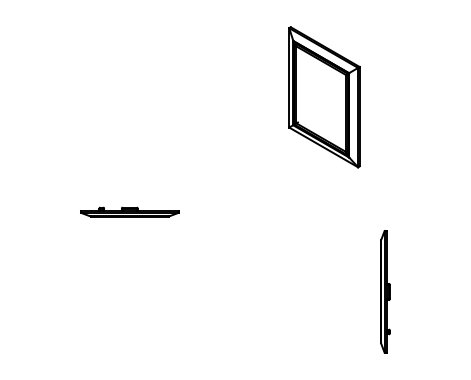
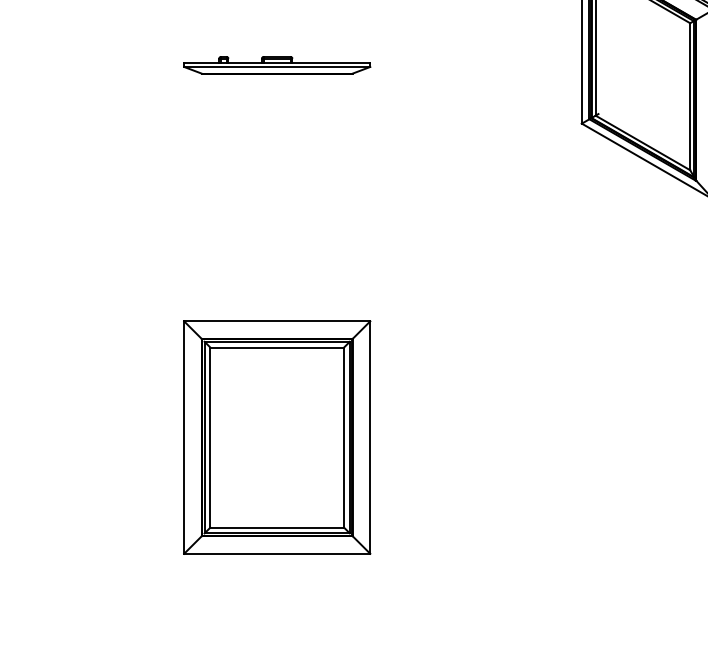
part: (129, 211) -> (276, 64), moved
part: (129, 291) -> (276, 436), added

